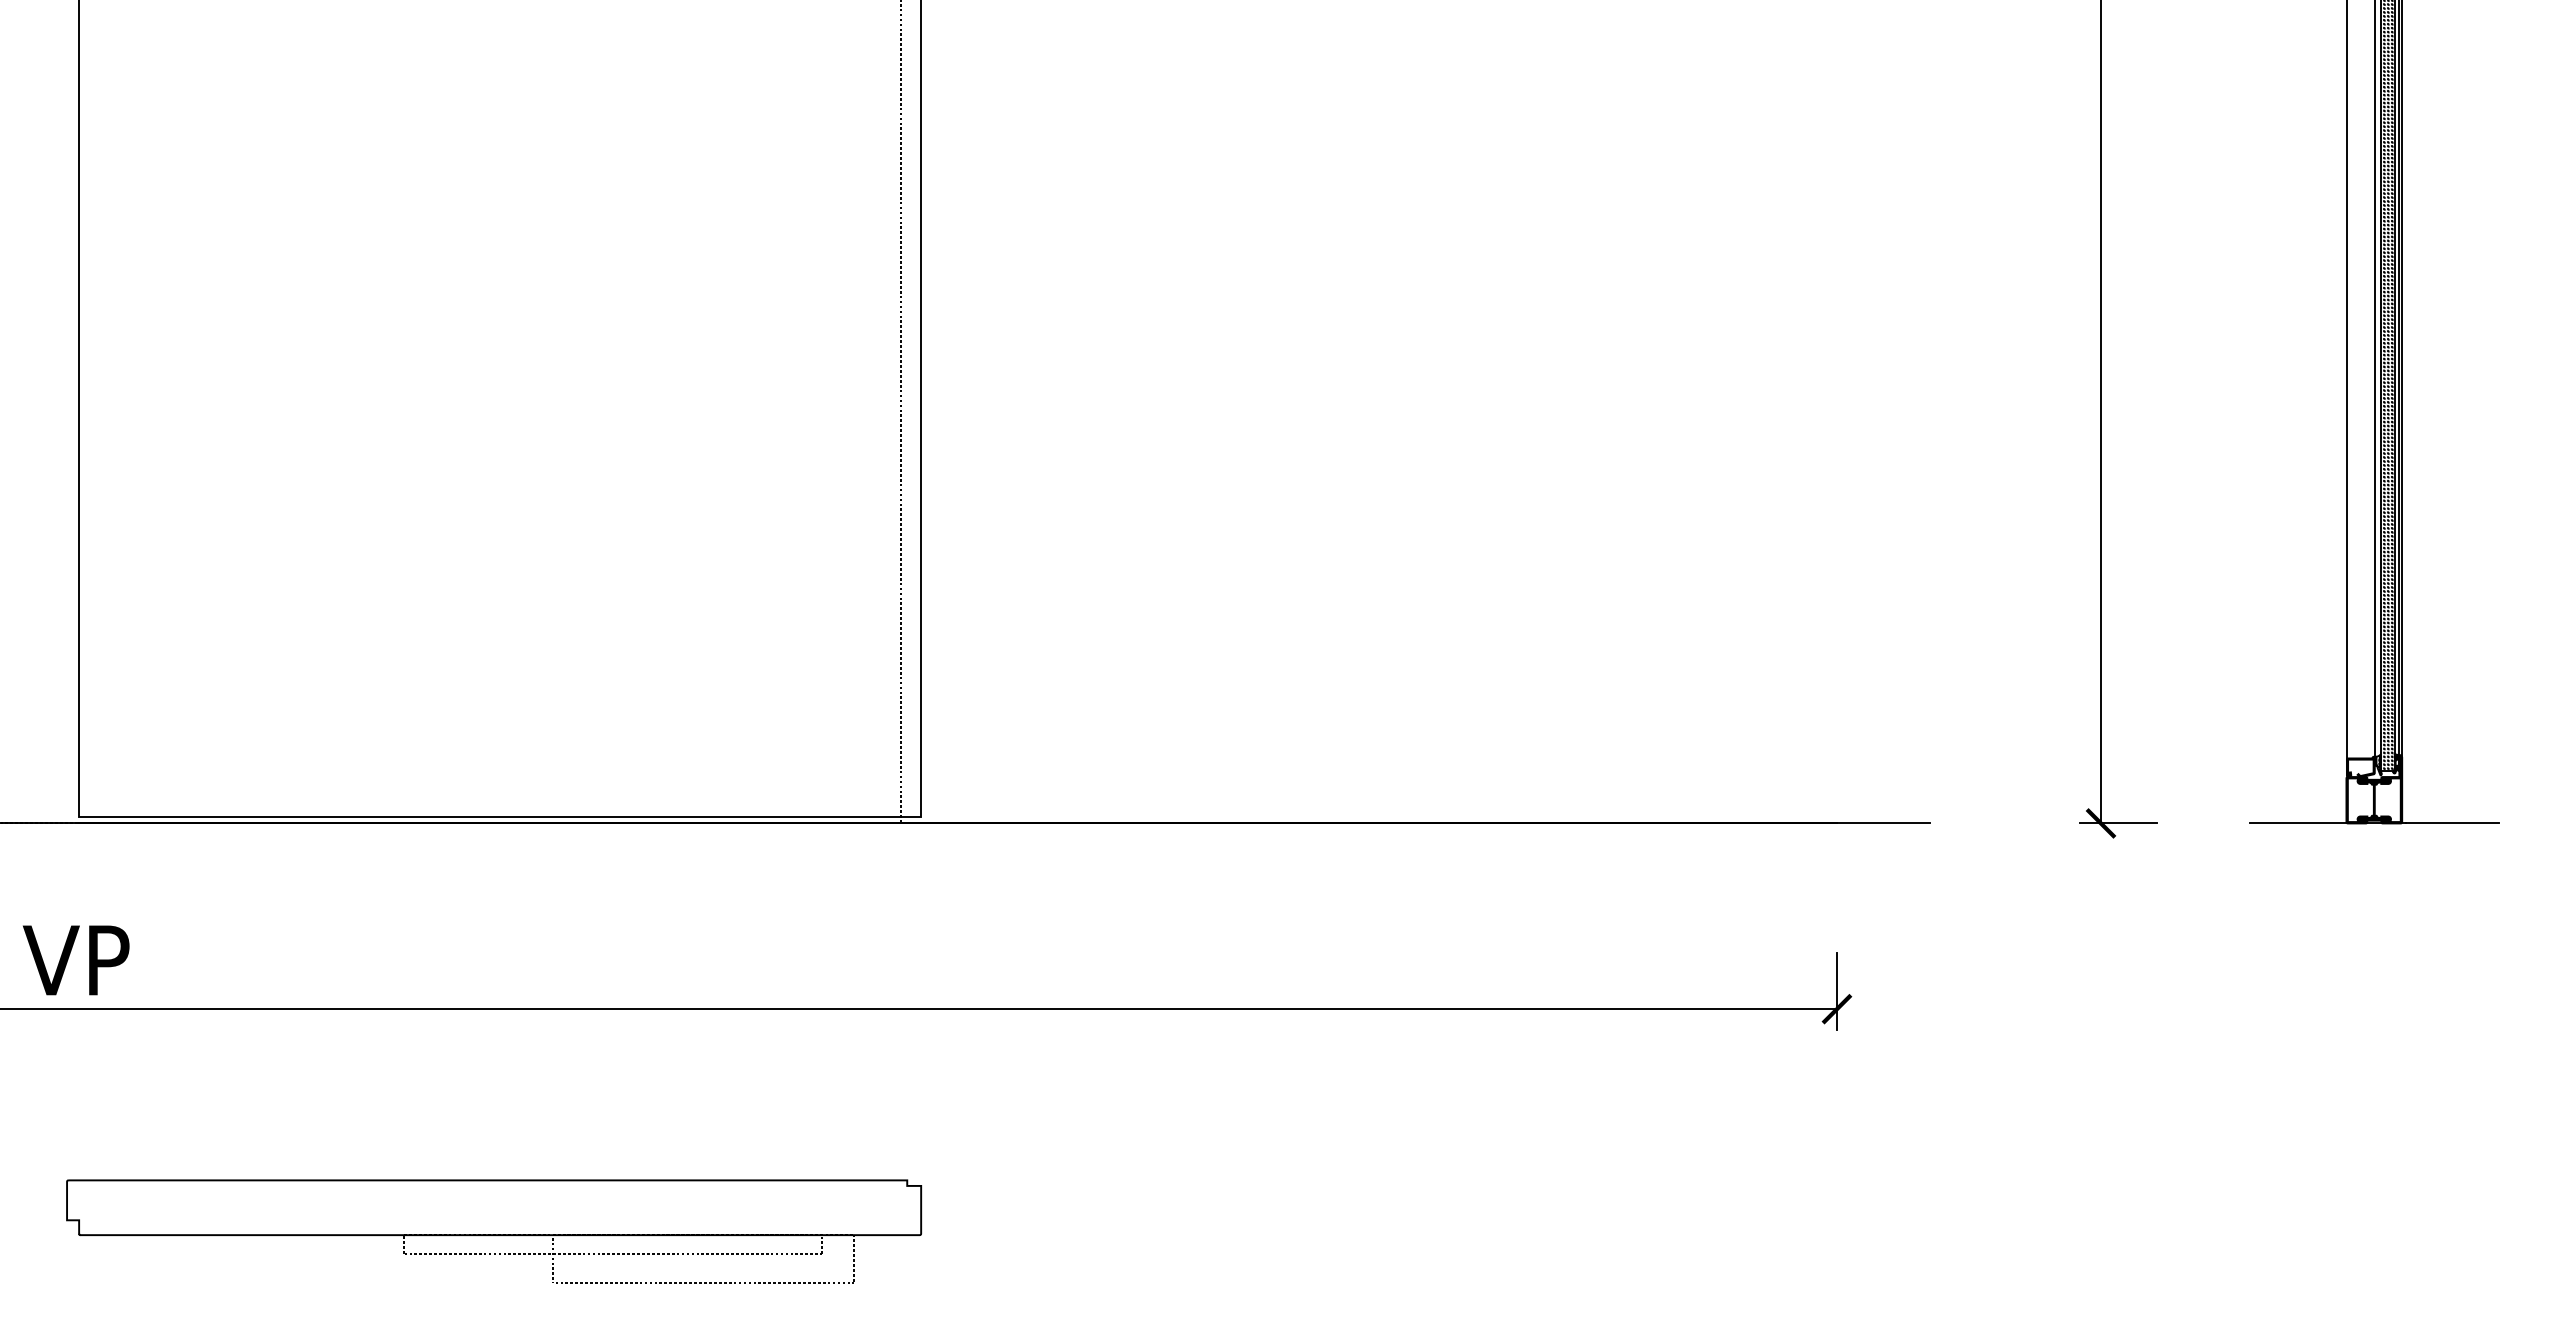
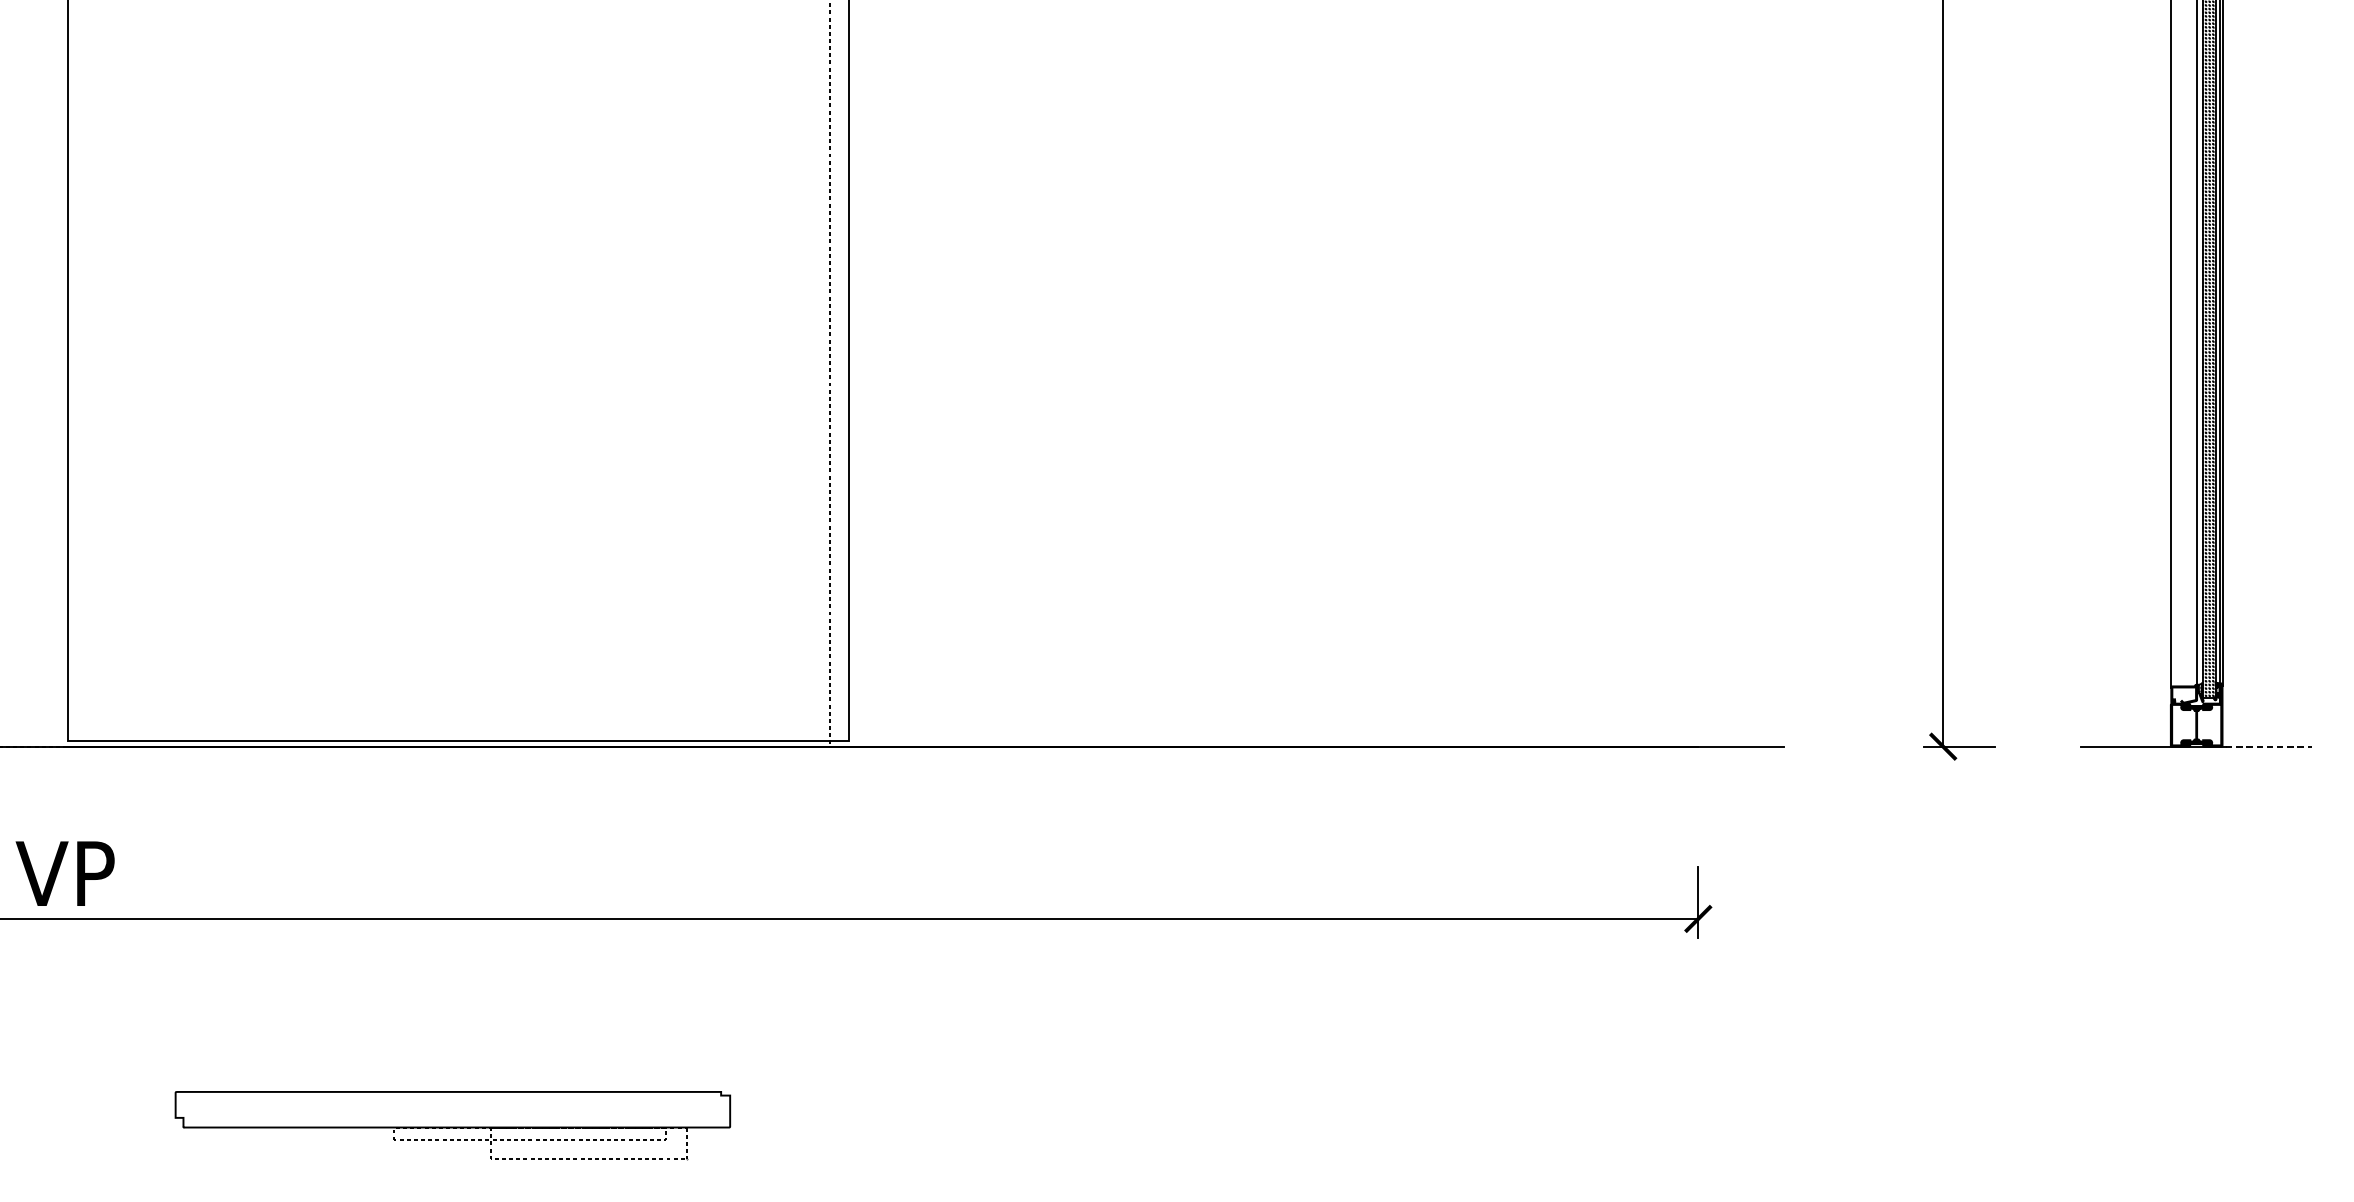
line: (2452, 823) -> (2269, 746), solid -> dashed
part: (494, 1231) -> (453, 1125), size x0.7

